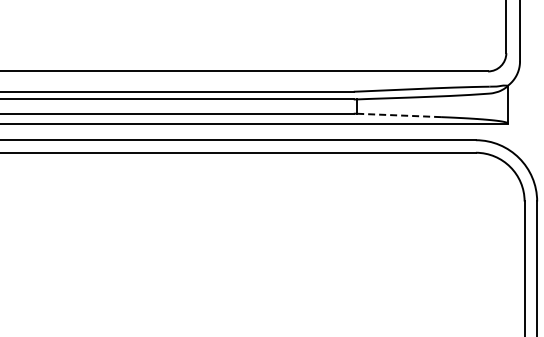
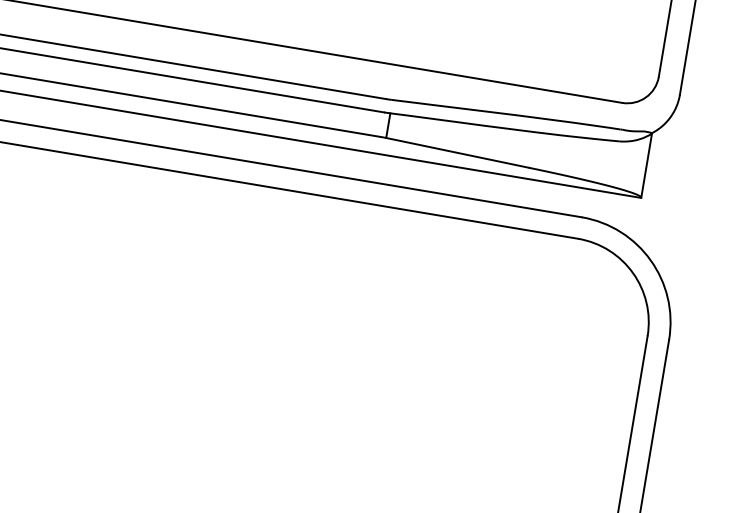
line: (399, 115) -> (457, 152), dashed -> solid

